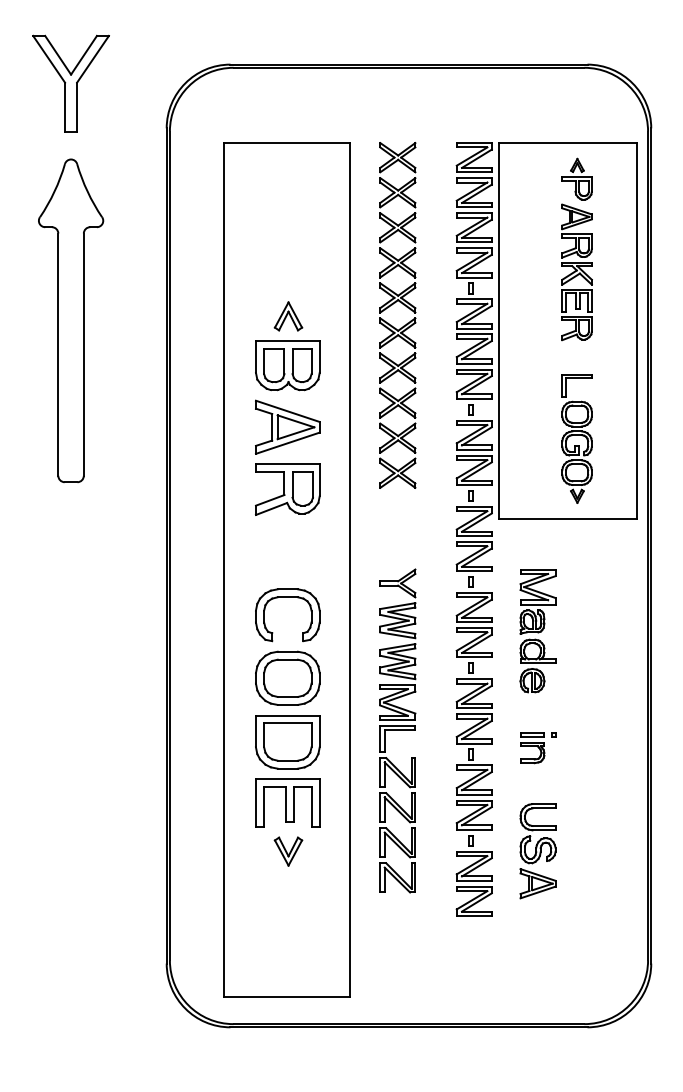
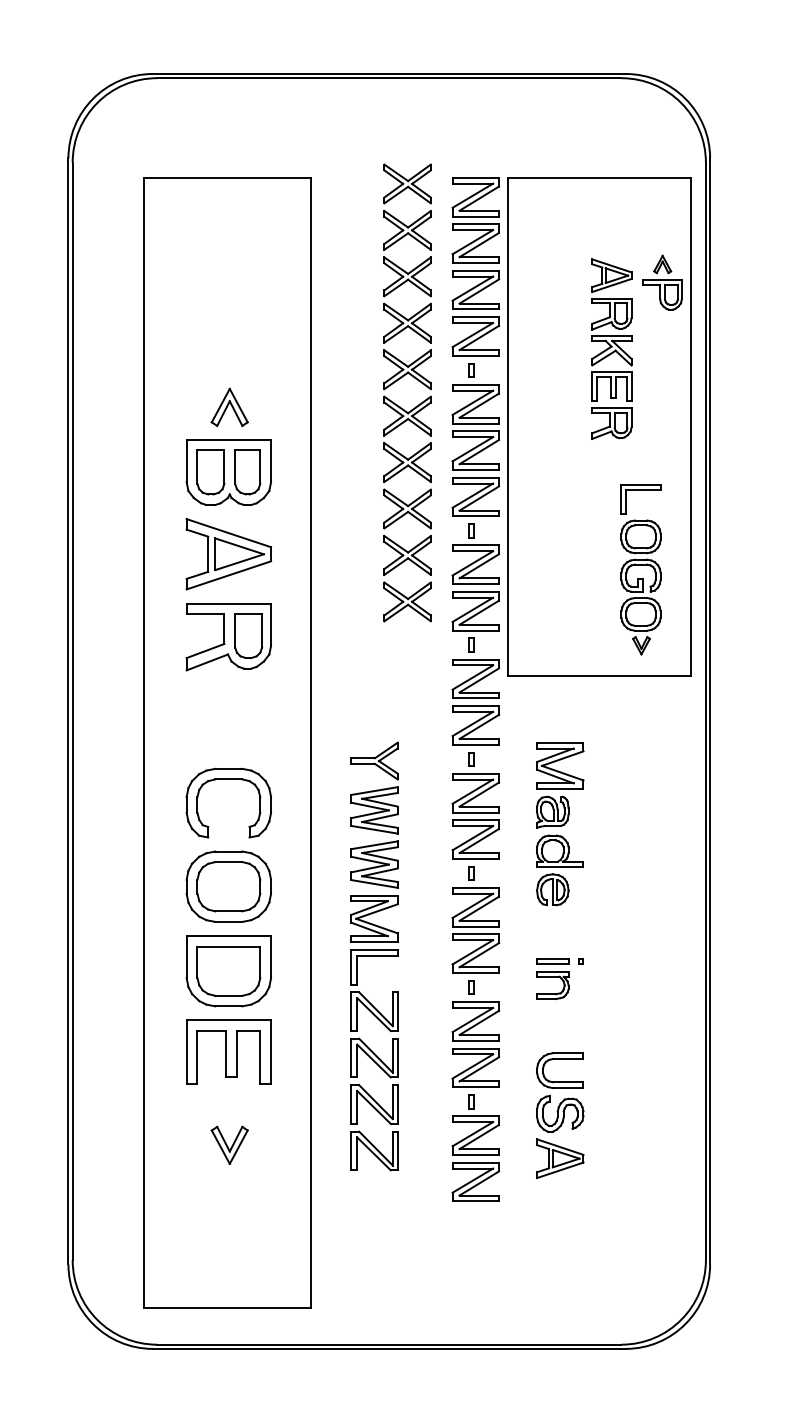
part: (576, 178) -> (661, 281), moved
part: (392, 305) -> (400, 379), moved
part: (576, 438) -> (640, 569), moved
part: (288, 851) -> (229, 1145), moved

